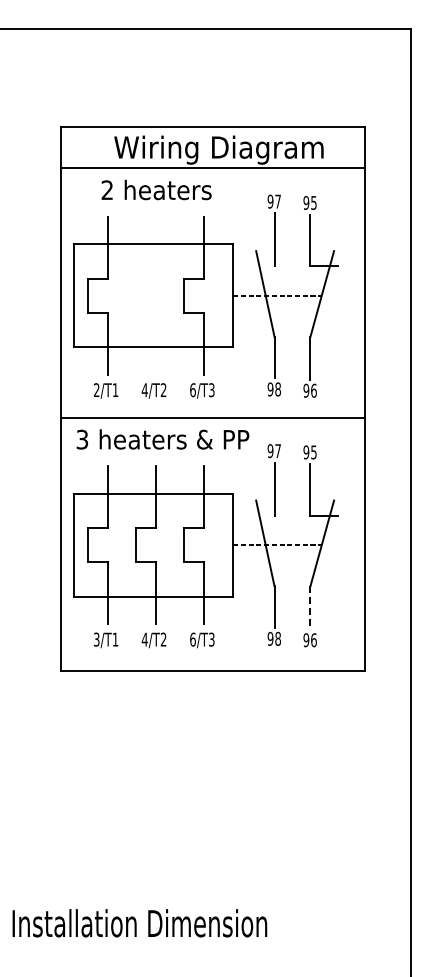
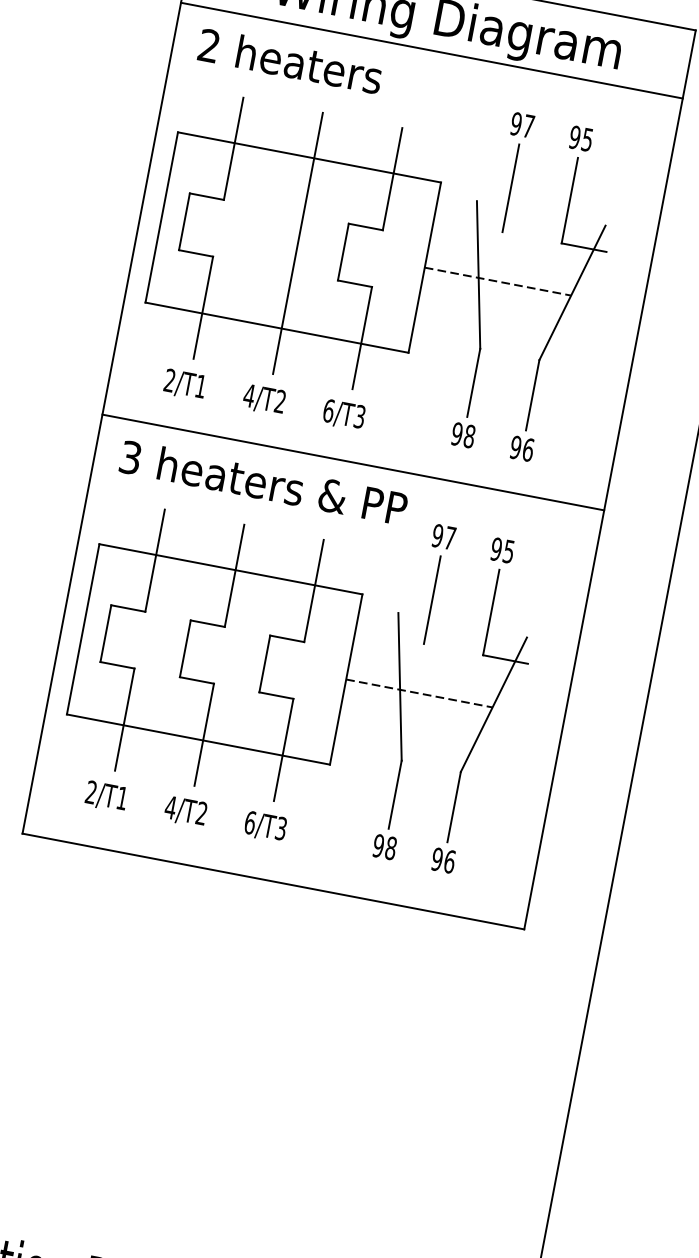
text: (156, 189) -> (290, 60), moved
line: (156, 295) -> (298, 243), added
line: (310, 608) -> (454, 808), dashed -> solid
text: (96, 639) -> (90, 792), 3/T1 -> 2/T1

